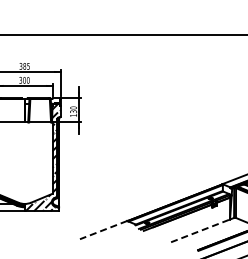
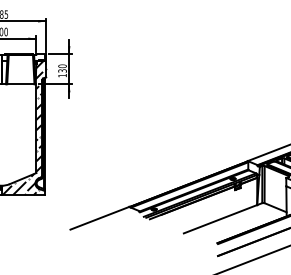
line: (103, 230) -> (99, 218), dashed -> solid
line: (200, 230) -> (220, 218), dashed -> solid

